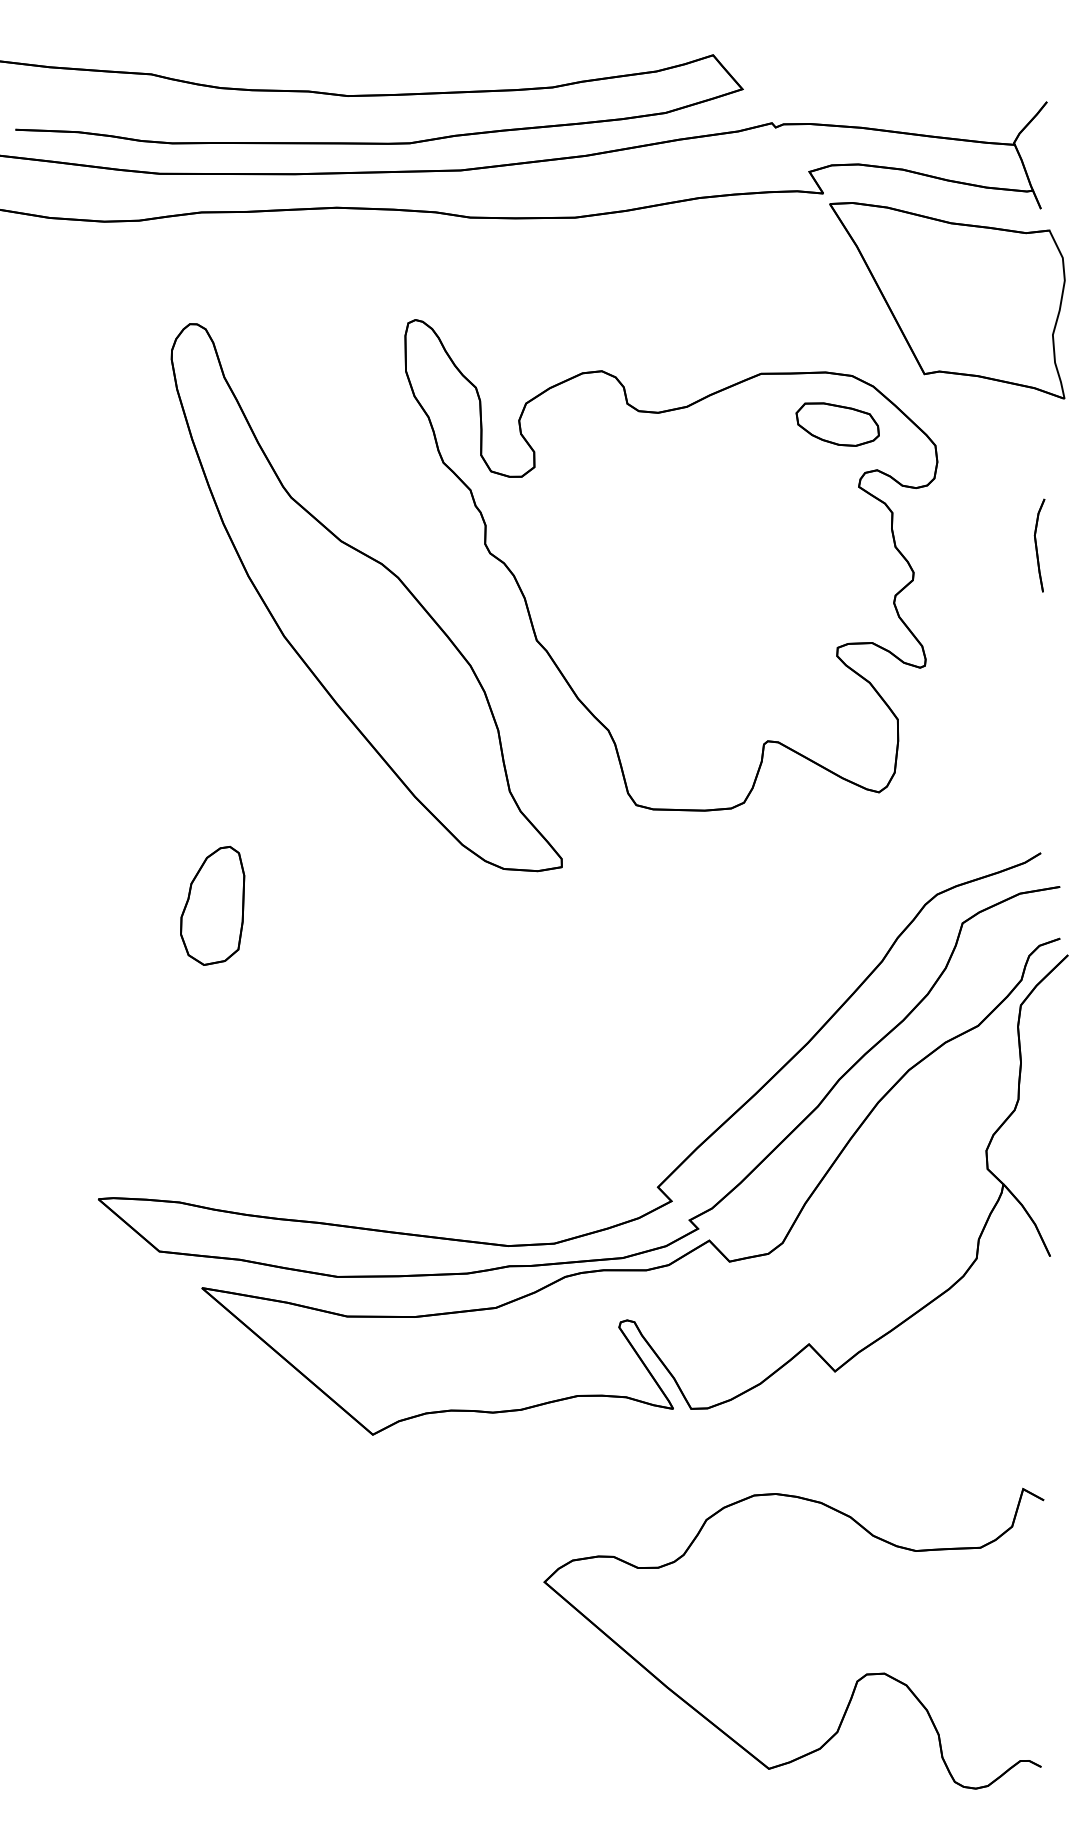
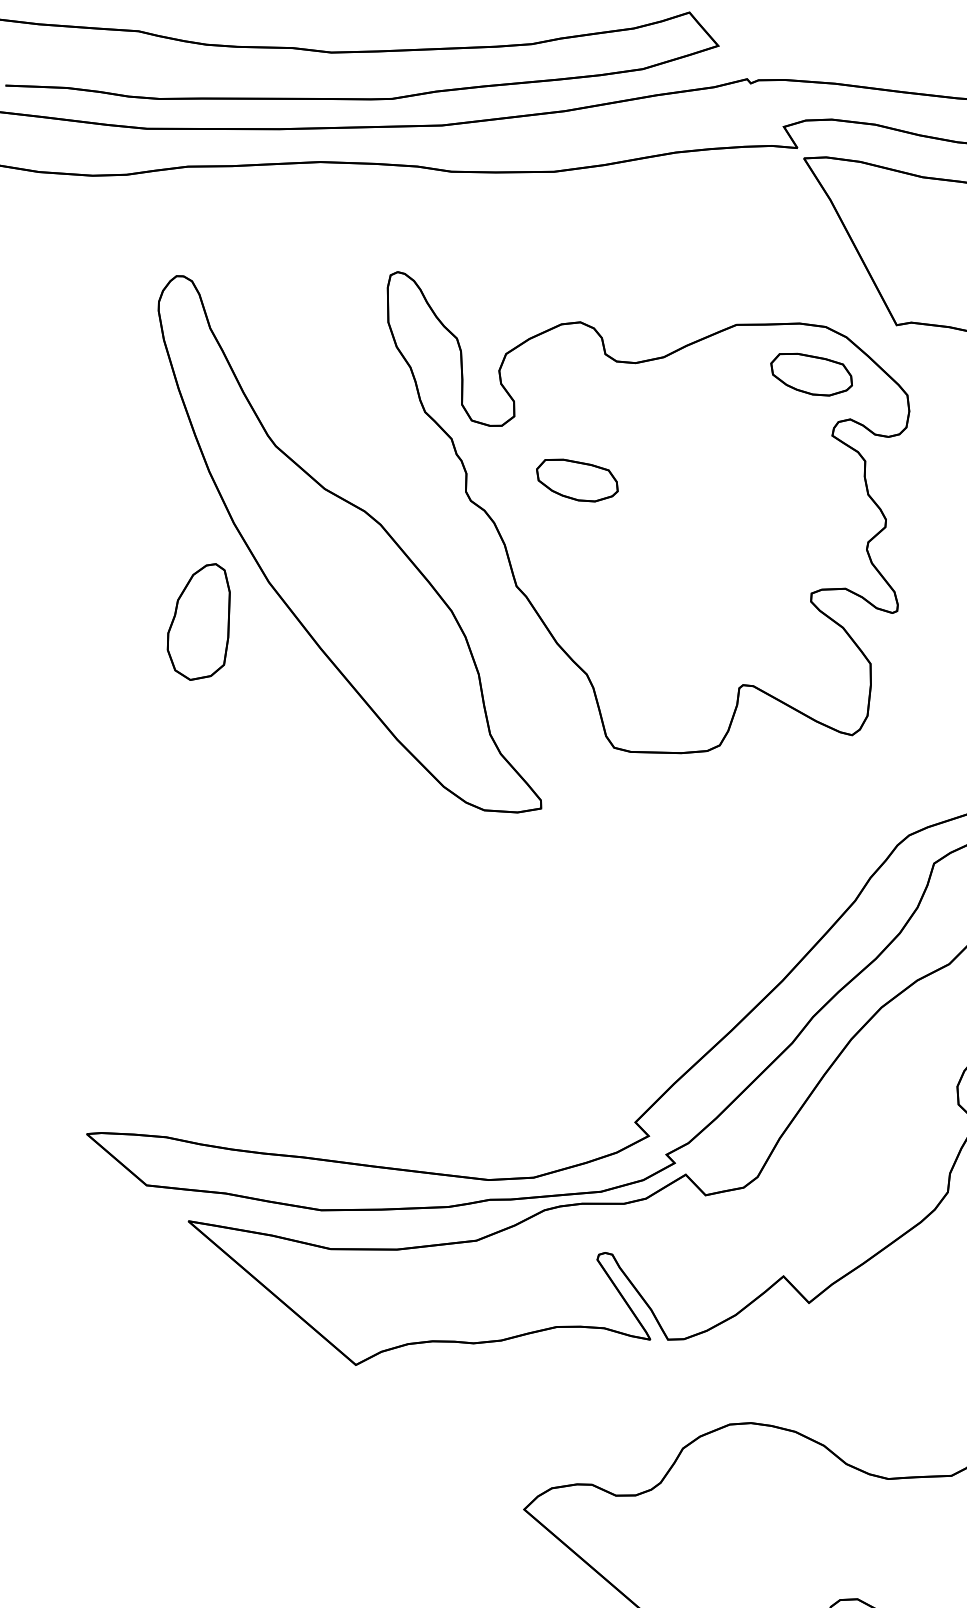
part: (598, 532) -> (577, 480), added
part: (212, 905) -> (198, 621), moved

